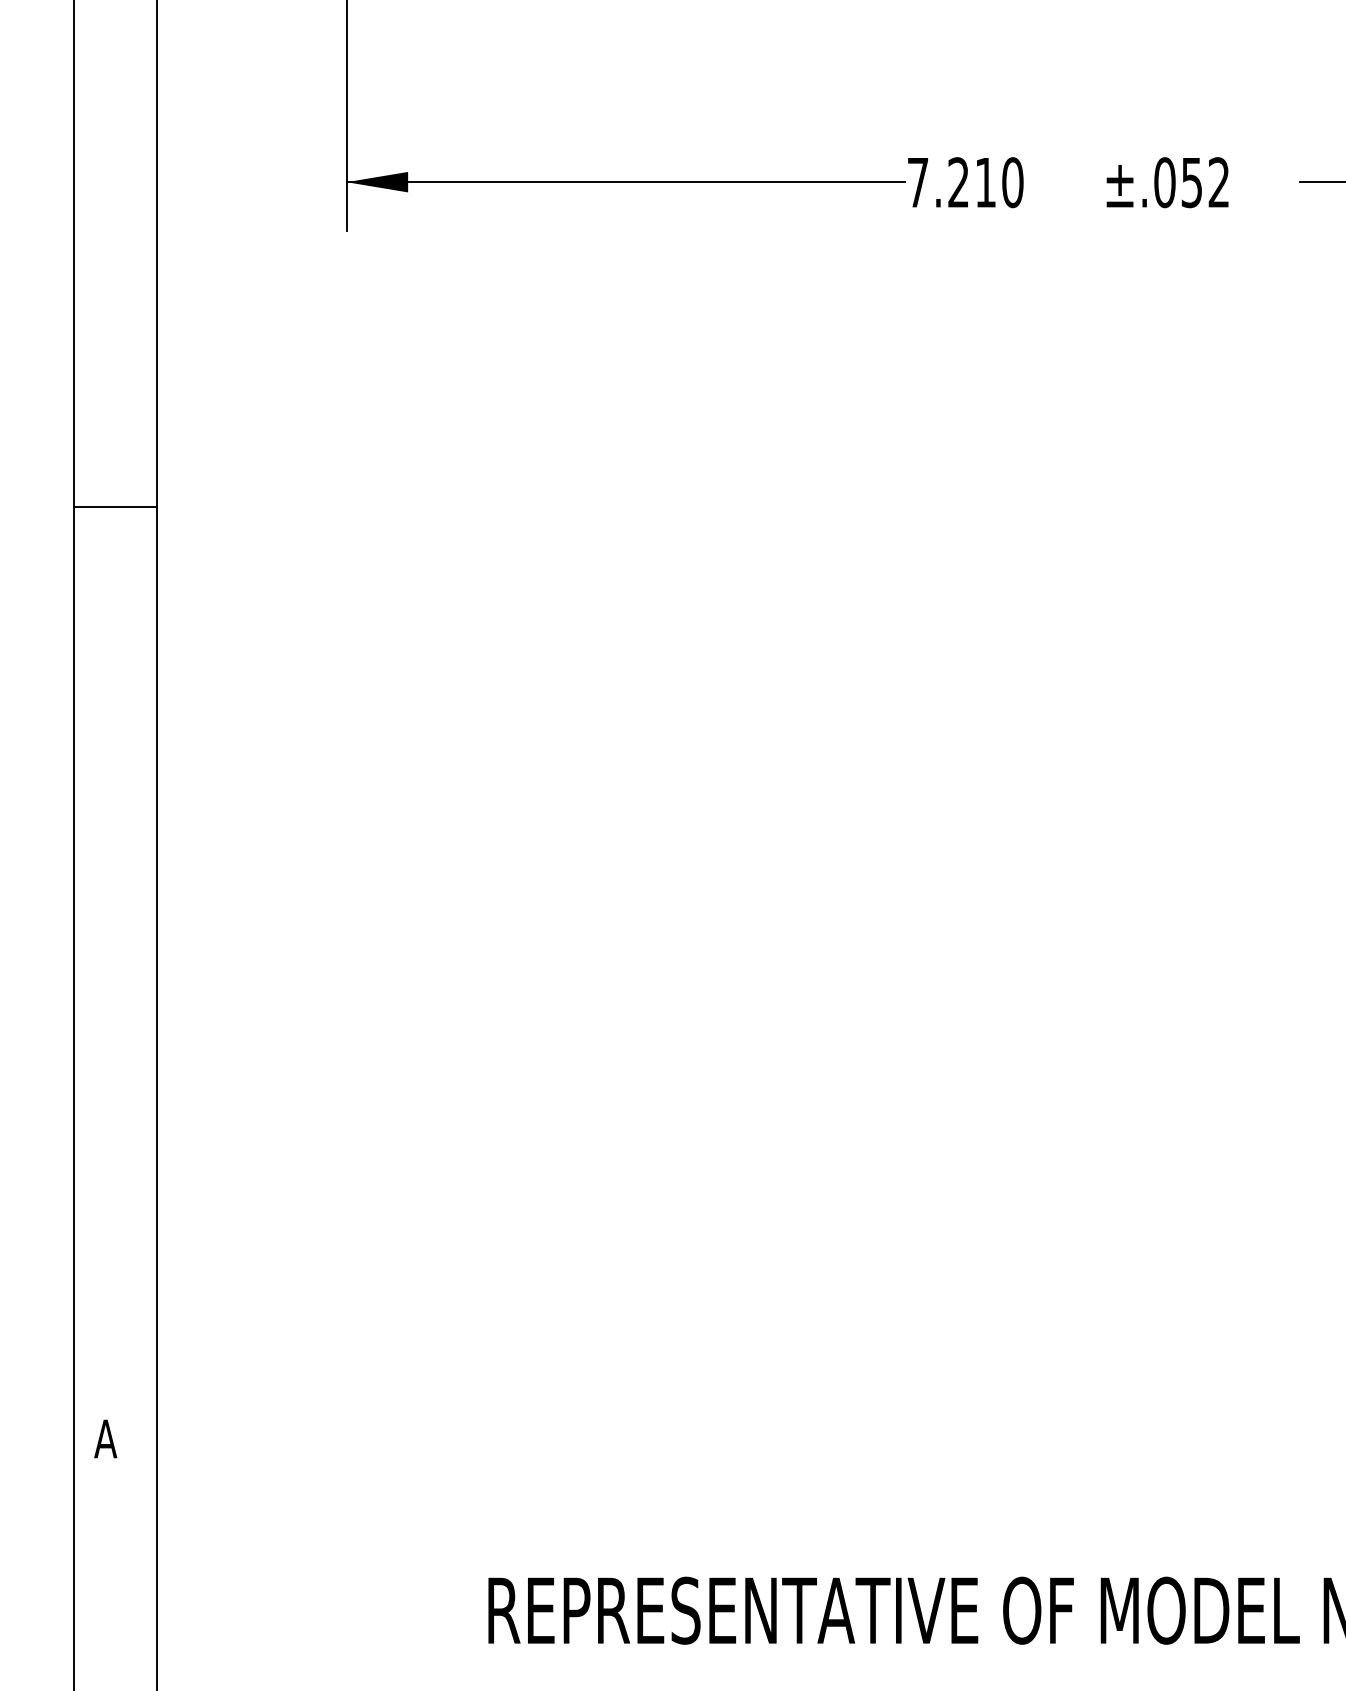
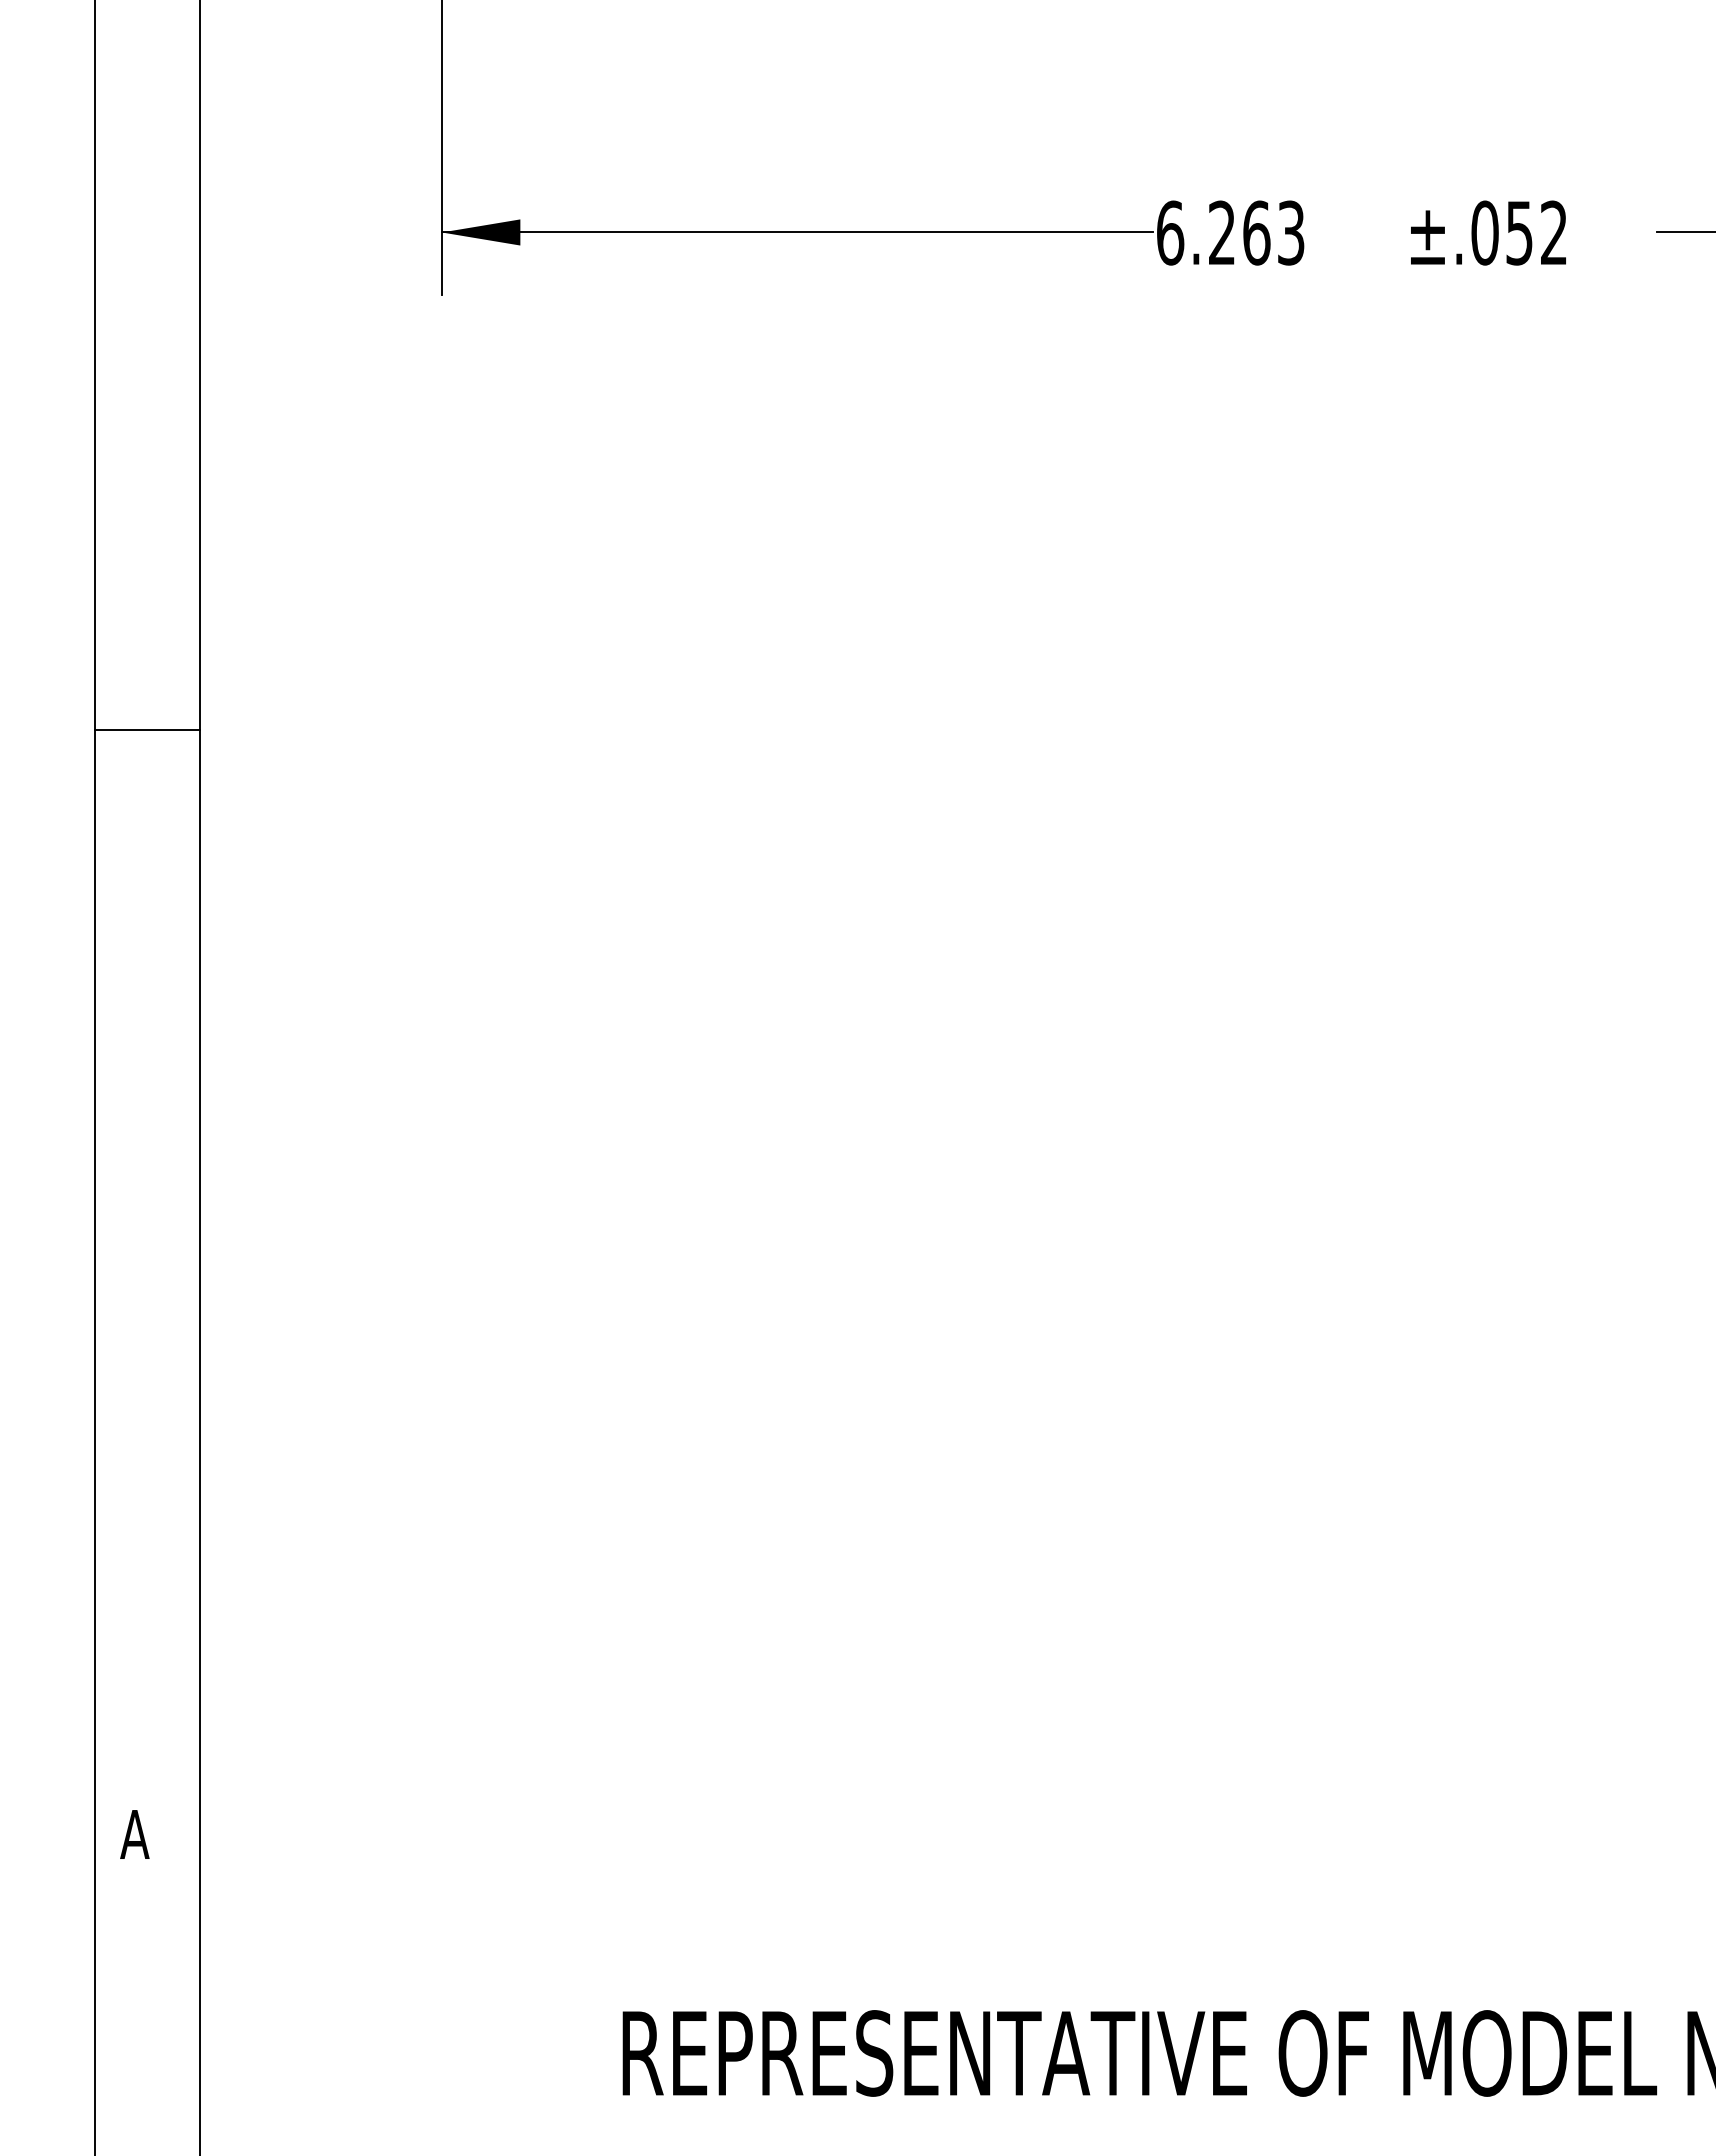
text: (965, 182) -> (1230, 232), 7.210 -> 6.263
line: (114, 506) -> (146, 730), moved

